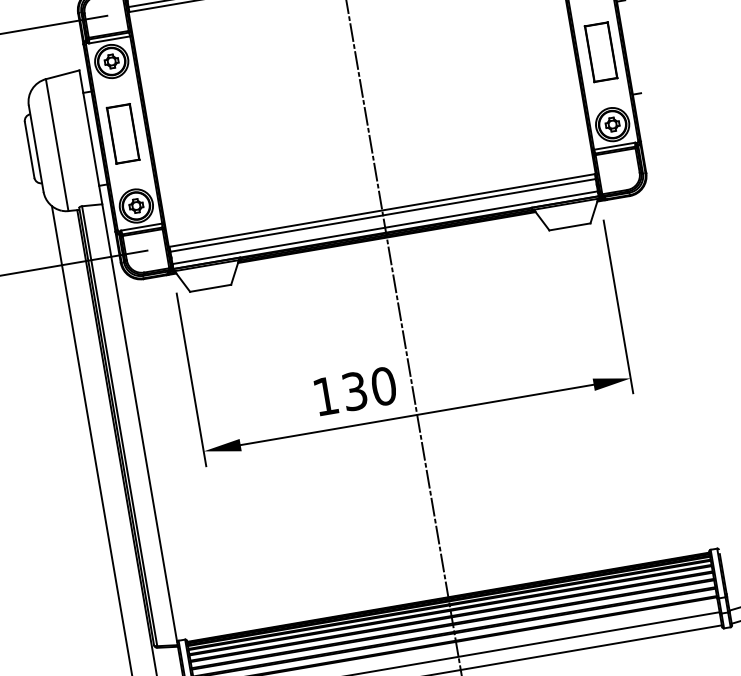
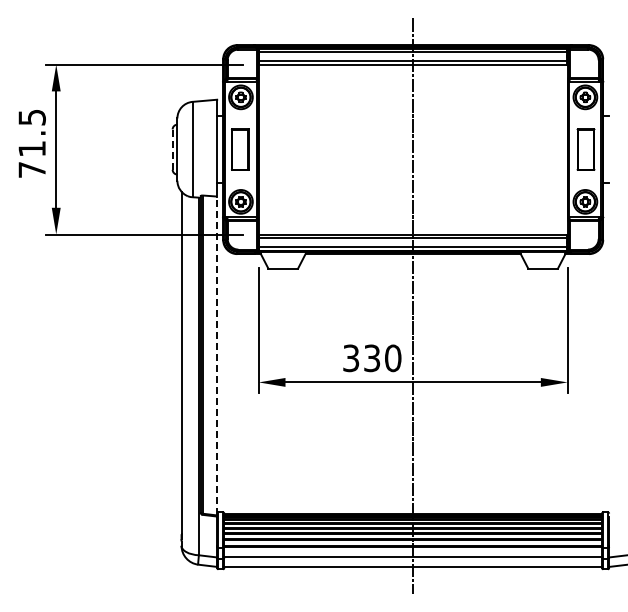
line: (29, 149) -> (172, 149), solid -> dashed
text: (326, 396) -> (351, 358), 130 -> 330
line: (140, 423) -> (217, 355), solid -> dashed

